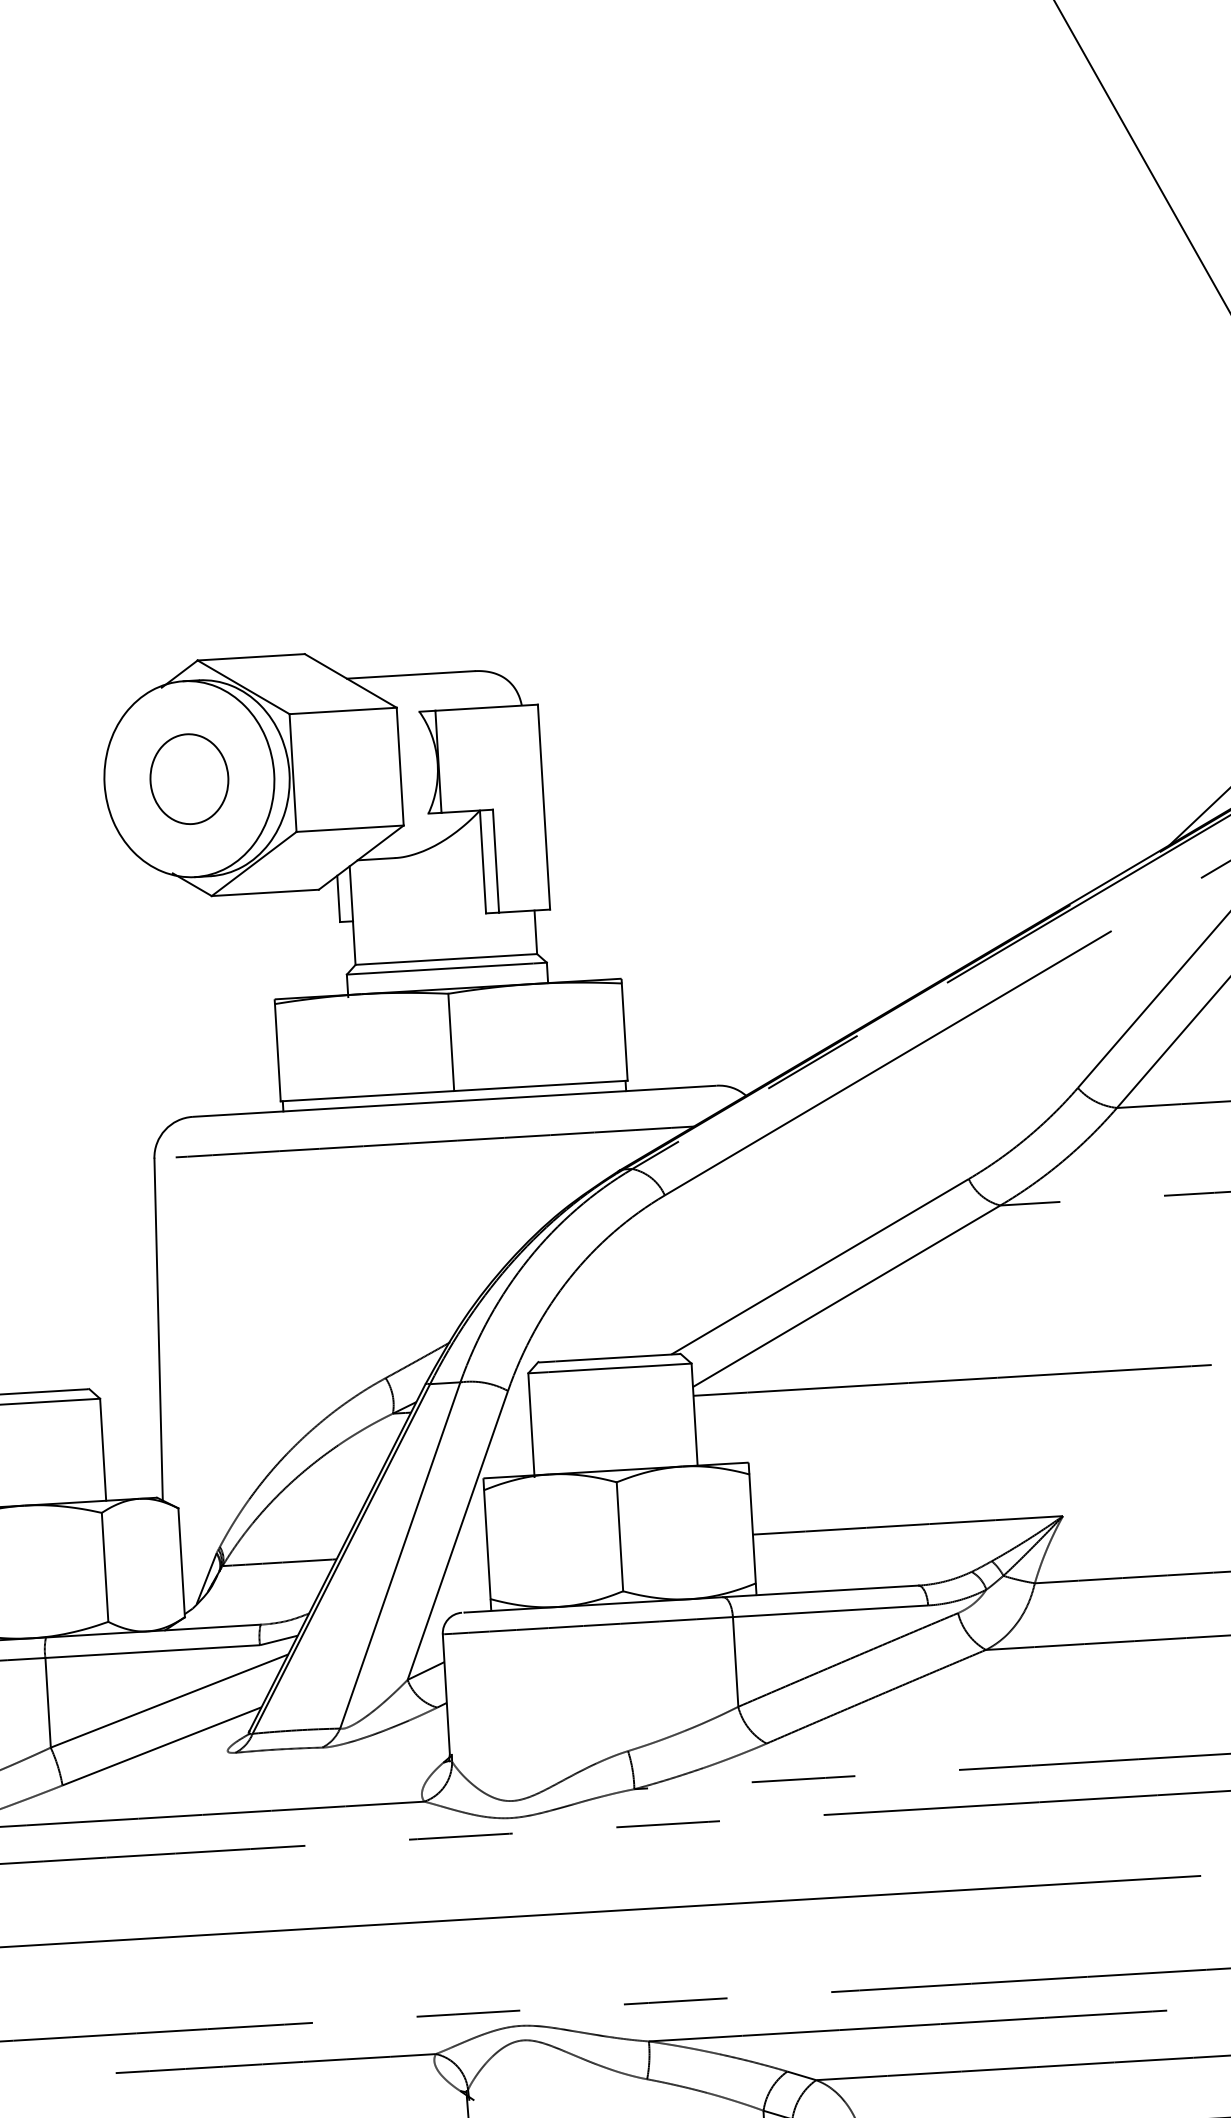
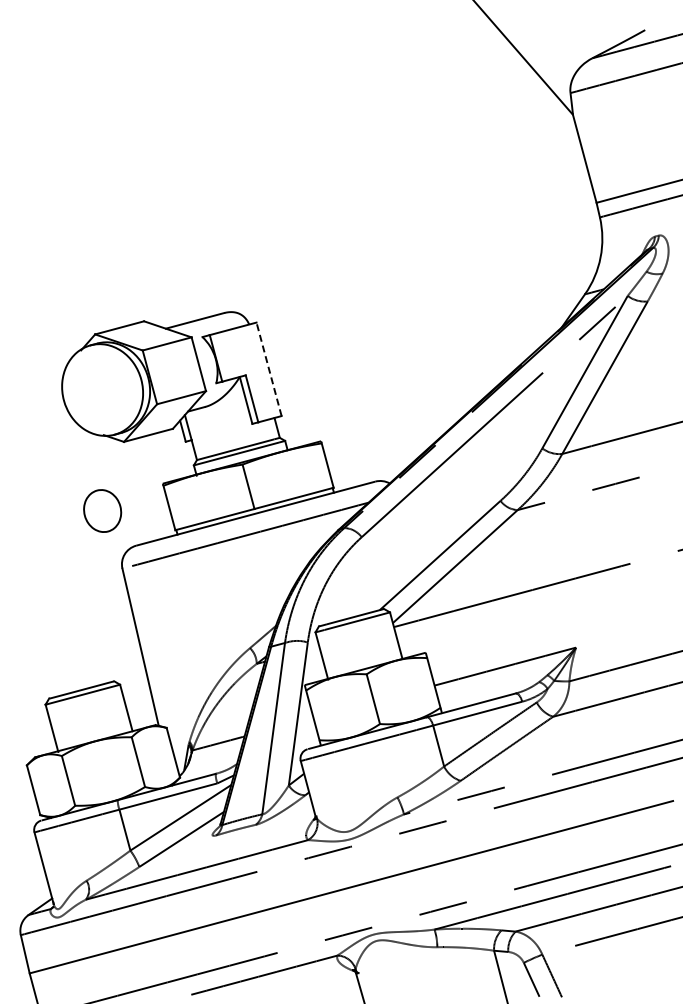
part: (189, 777) -> (102, 510), moved
line: (543, 805) -> (268, 368), solid -> dashed

